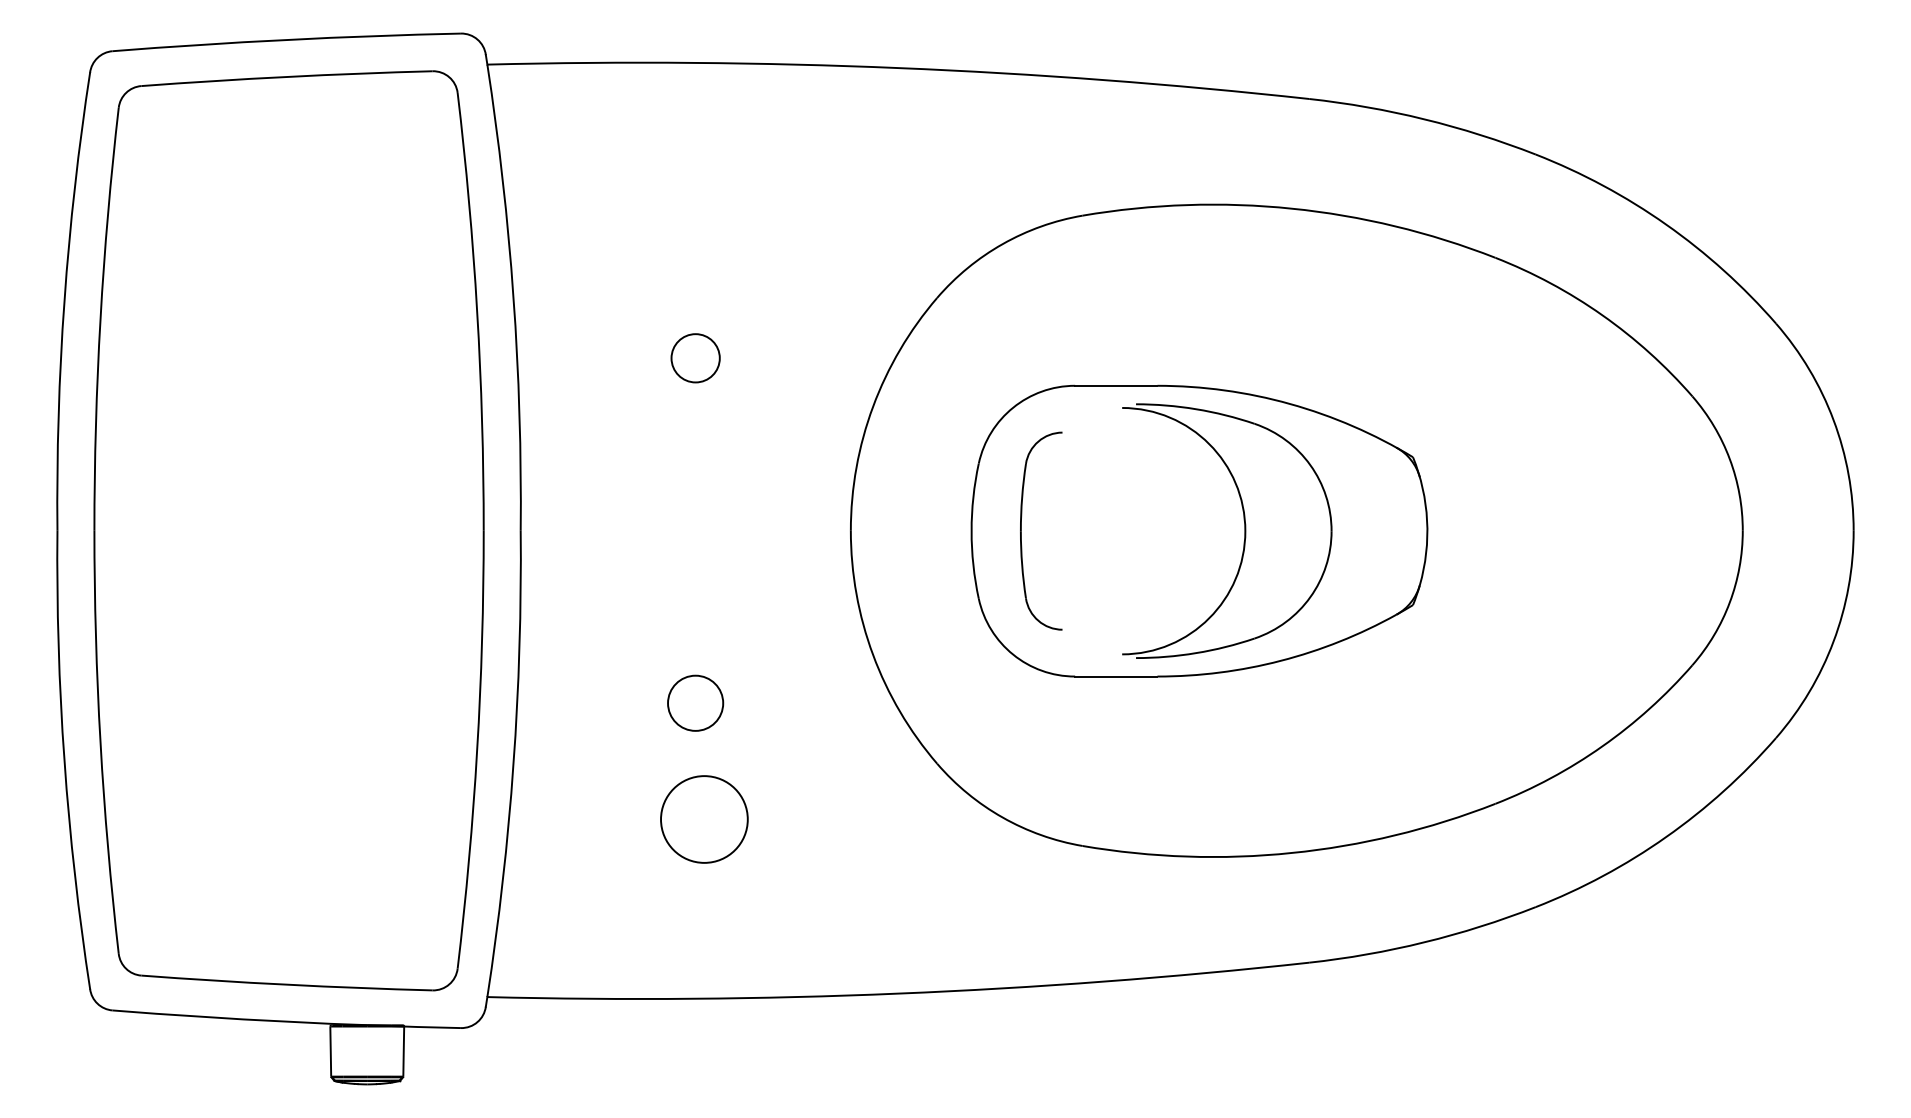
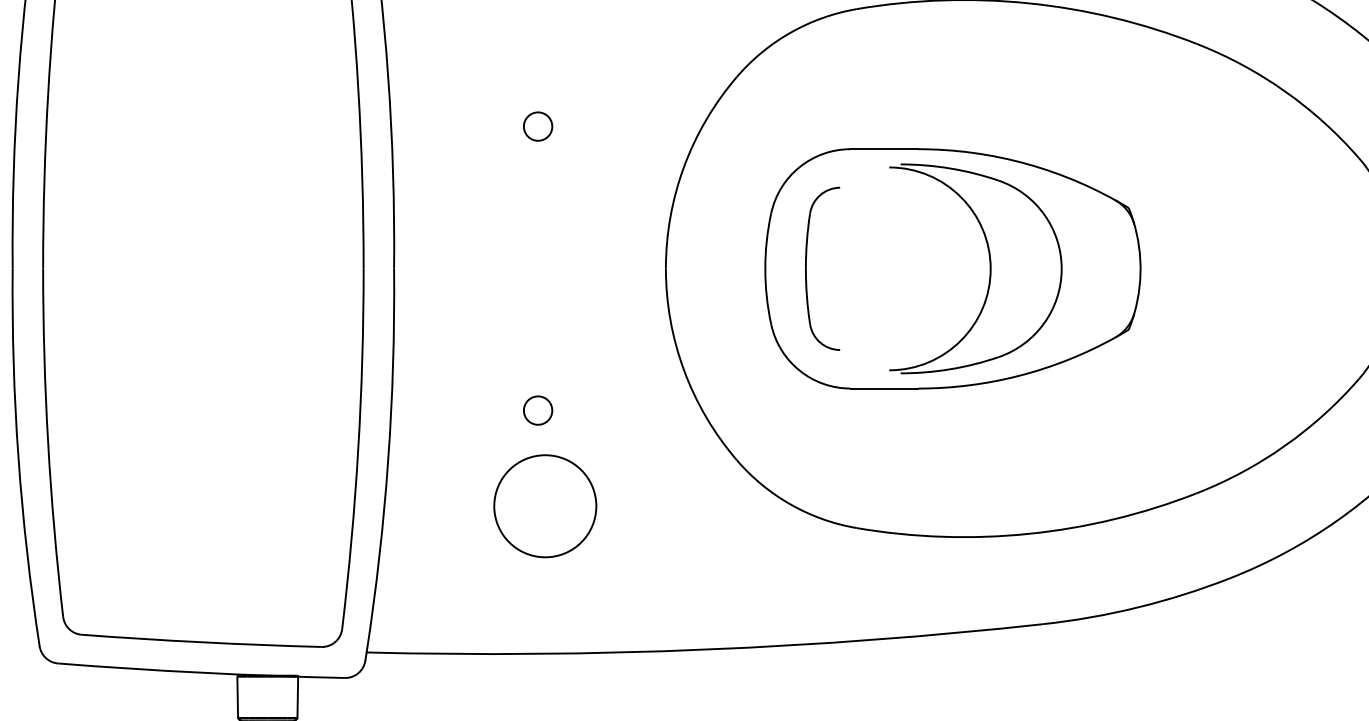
circle: (695, 358) -> (538, 126), size x0.71
circle: (695, 703) -> (538, 410), size x0.62
circle: (704, 819) -> (545, 506), size x1.43

